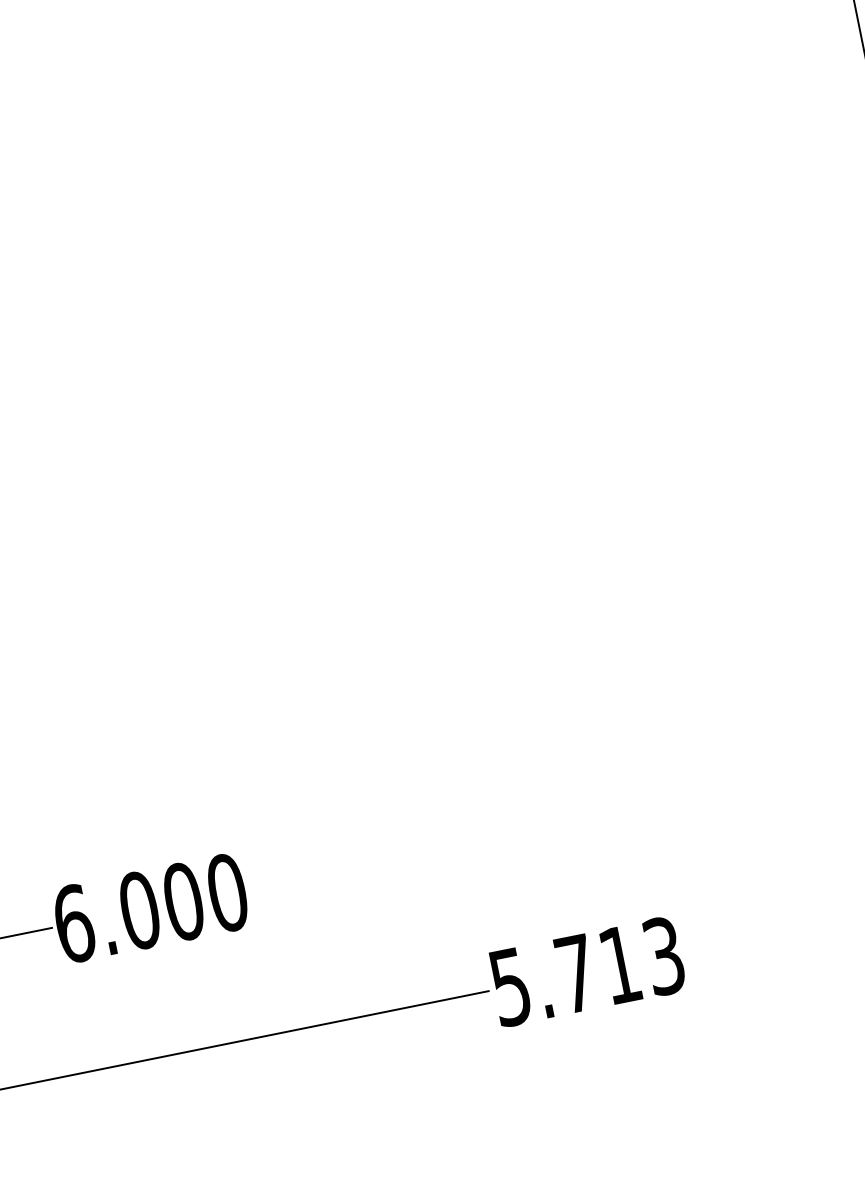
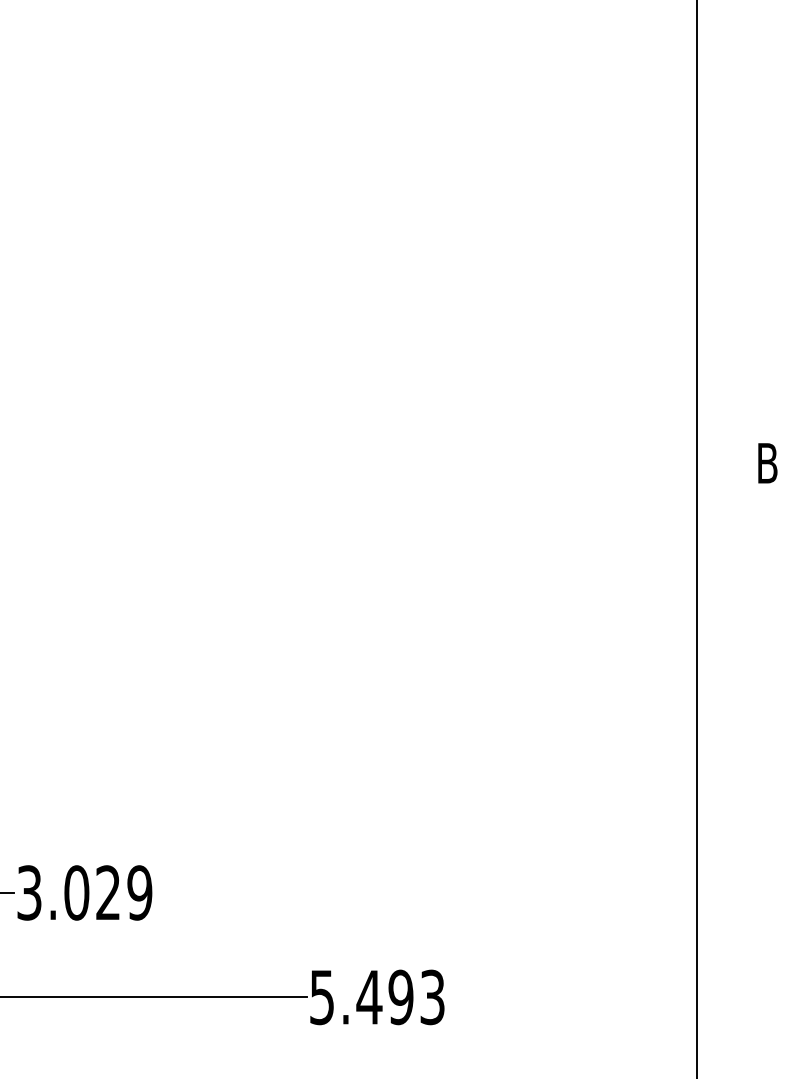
text: (150, 907) -> (84, 892), 6.000 -> 3.029
text: (597, 969) -> (384, 997), 5.713 -> 5.493

